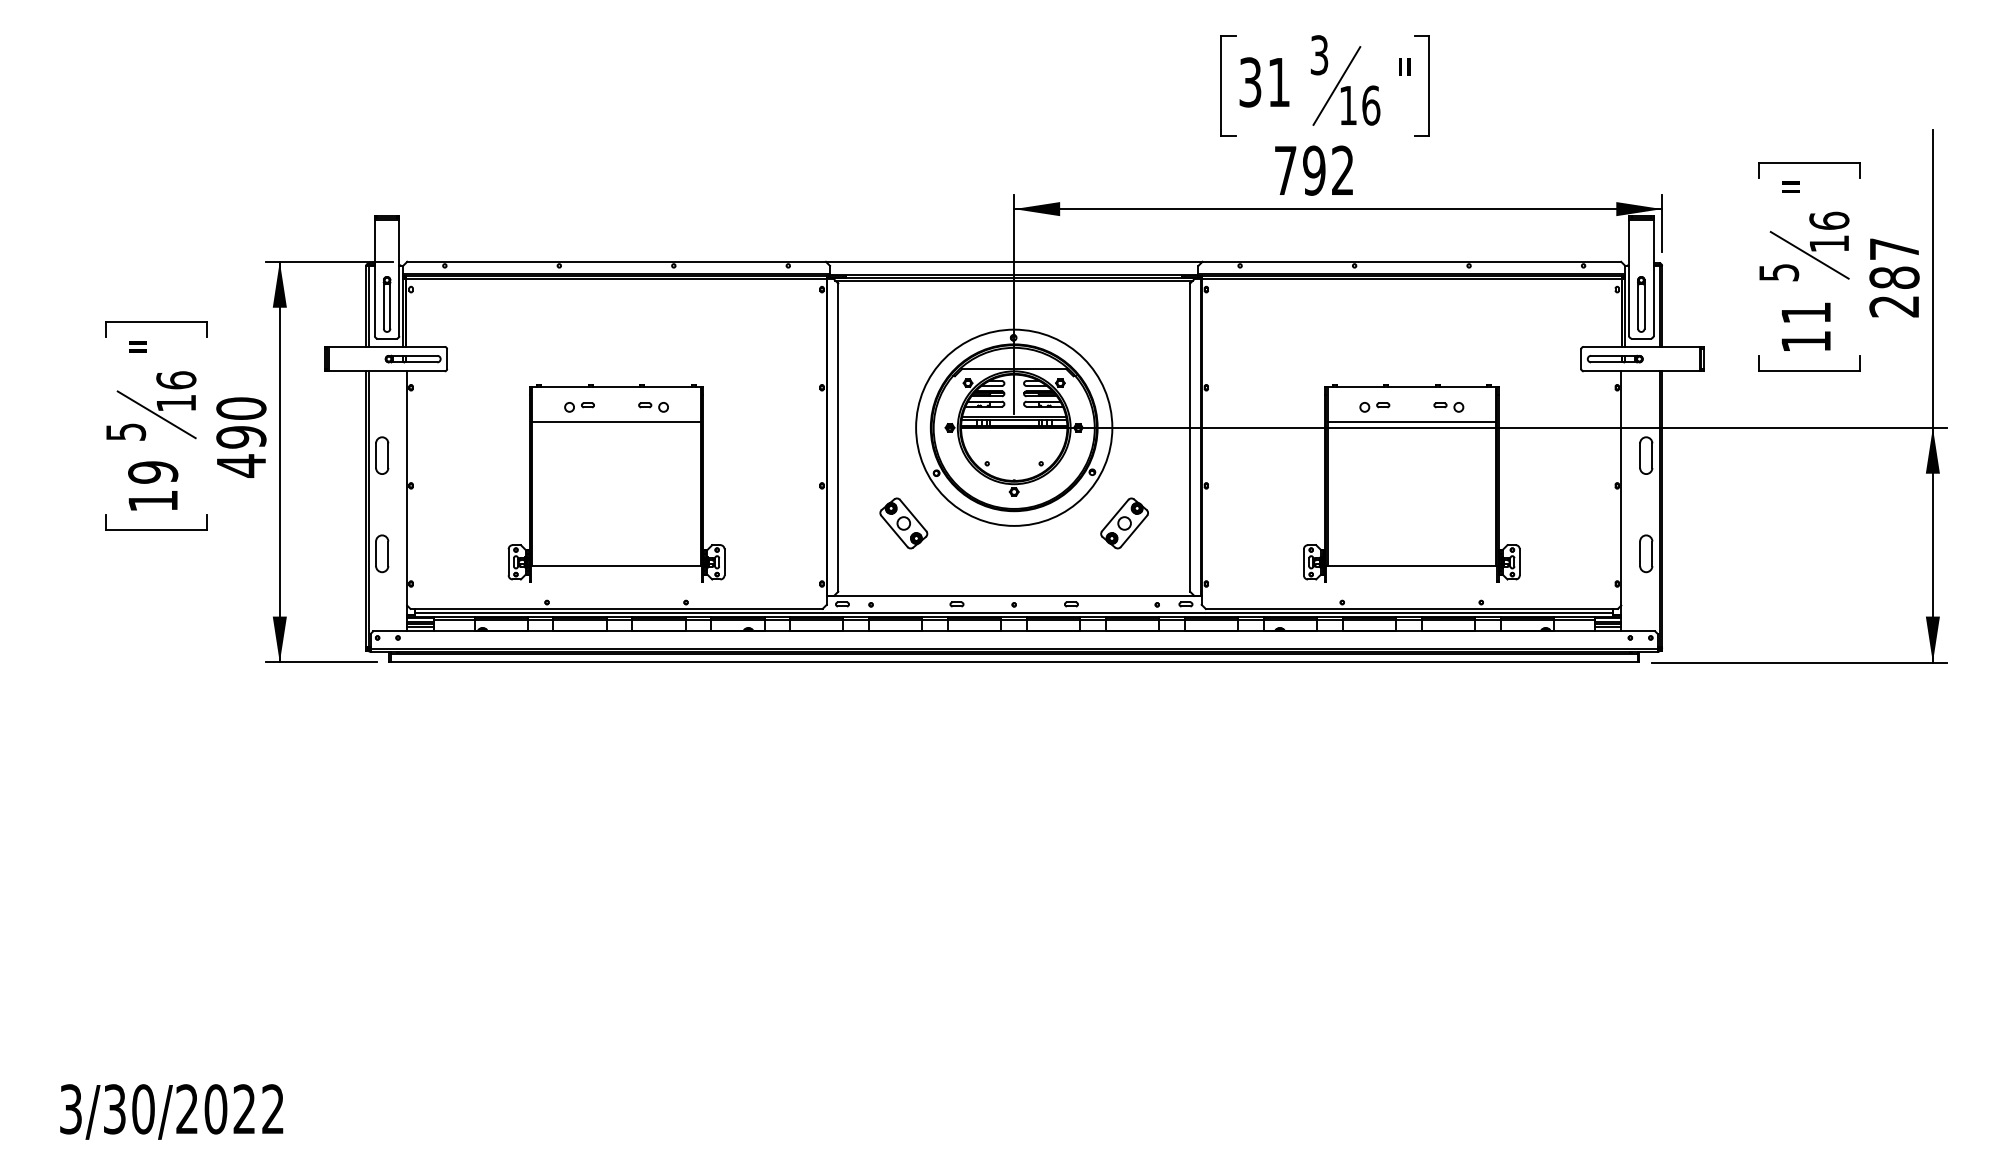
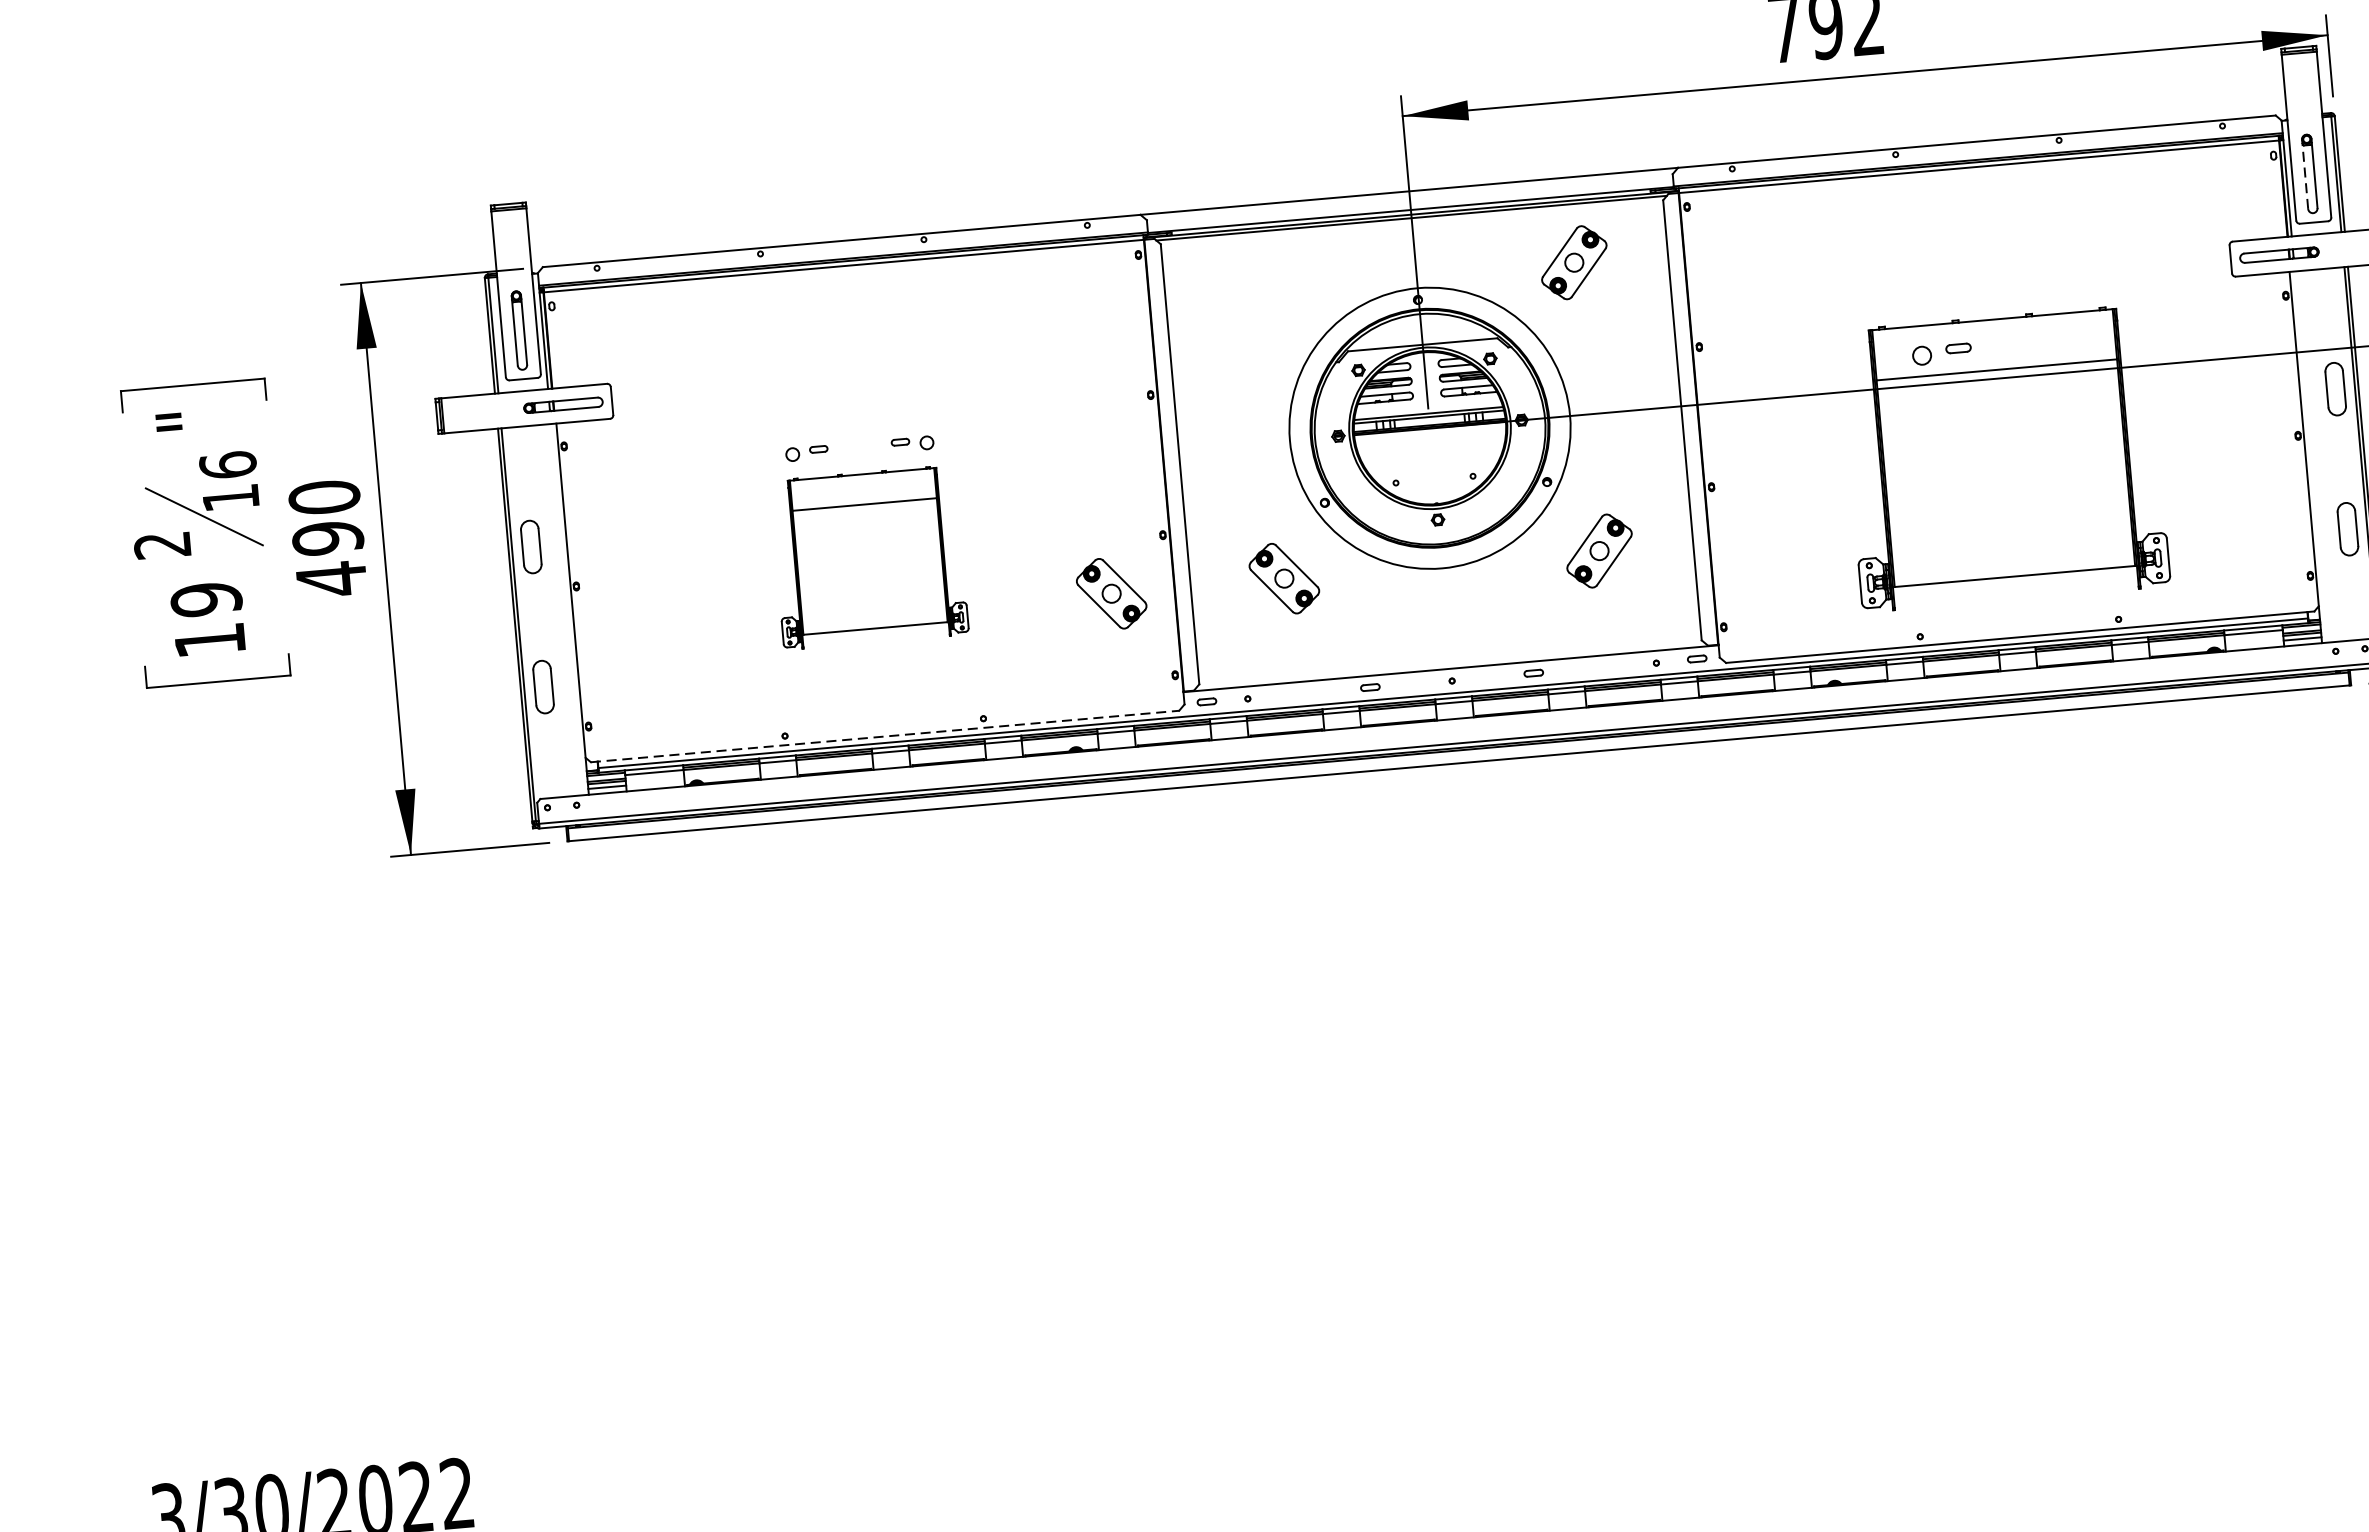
line: (1638, 304) -> (2305, 174), solid -> dashed
part: (1124, 321) -> (1574, 262), added
part: (1374, 407) -> (1941, 354), size x1.4
part: (1448, 407) -> (2047, 345), removed
text: (125, 431) -> (161, 544), 5 -> 2
part: (616, 483) -> (869, 557), size x0.6
part: (782, 523) -> (1111, 593), added
line: (617, 608) -> (886, 735), solid -> dashed

